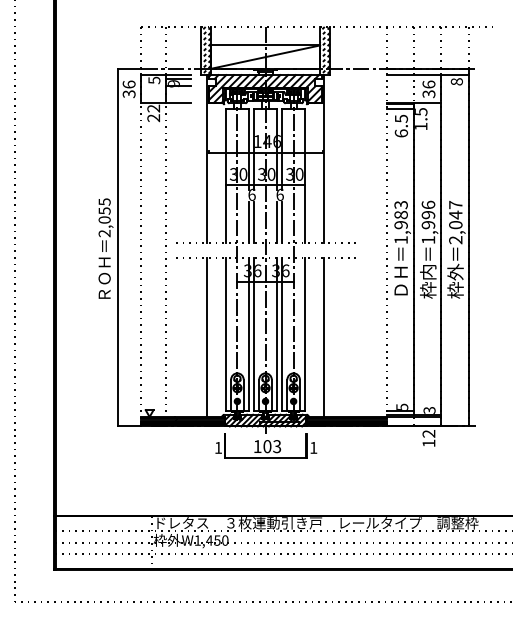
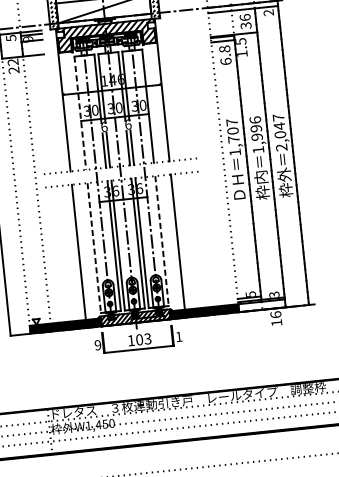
text: (456, 81) -> (268, 12), 8 -> 2
text: (400, 118) -> (223, 48), 6.5 -> 6.8
line: (225, 176) -> (80, 113), solid -> dashed
text: (400, 215) -> (232, 131), 1,983 -> 1,707
line: (225, 335) -> (94, 248), solid -> dashed
line: (305, 335) -> (162, 241), solid -> dashed
text: (428, 433) -> (275, 314), 12 -> 16
text: (218, 447) -> (98, 344), 1 -> 9

